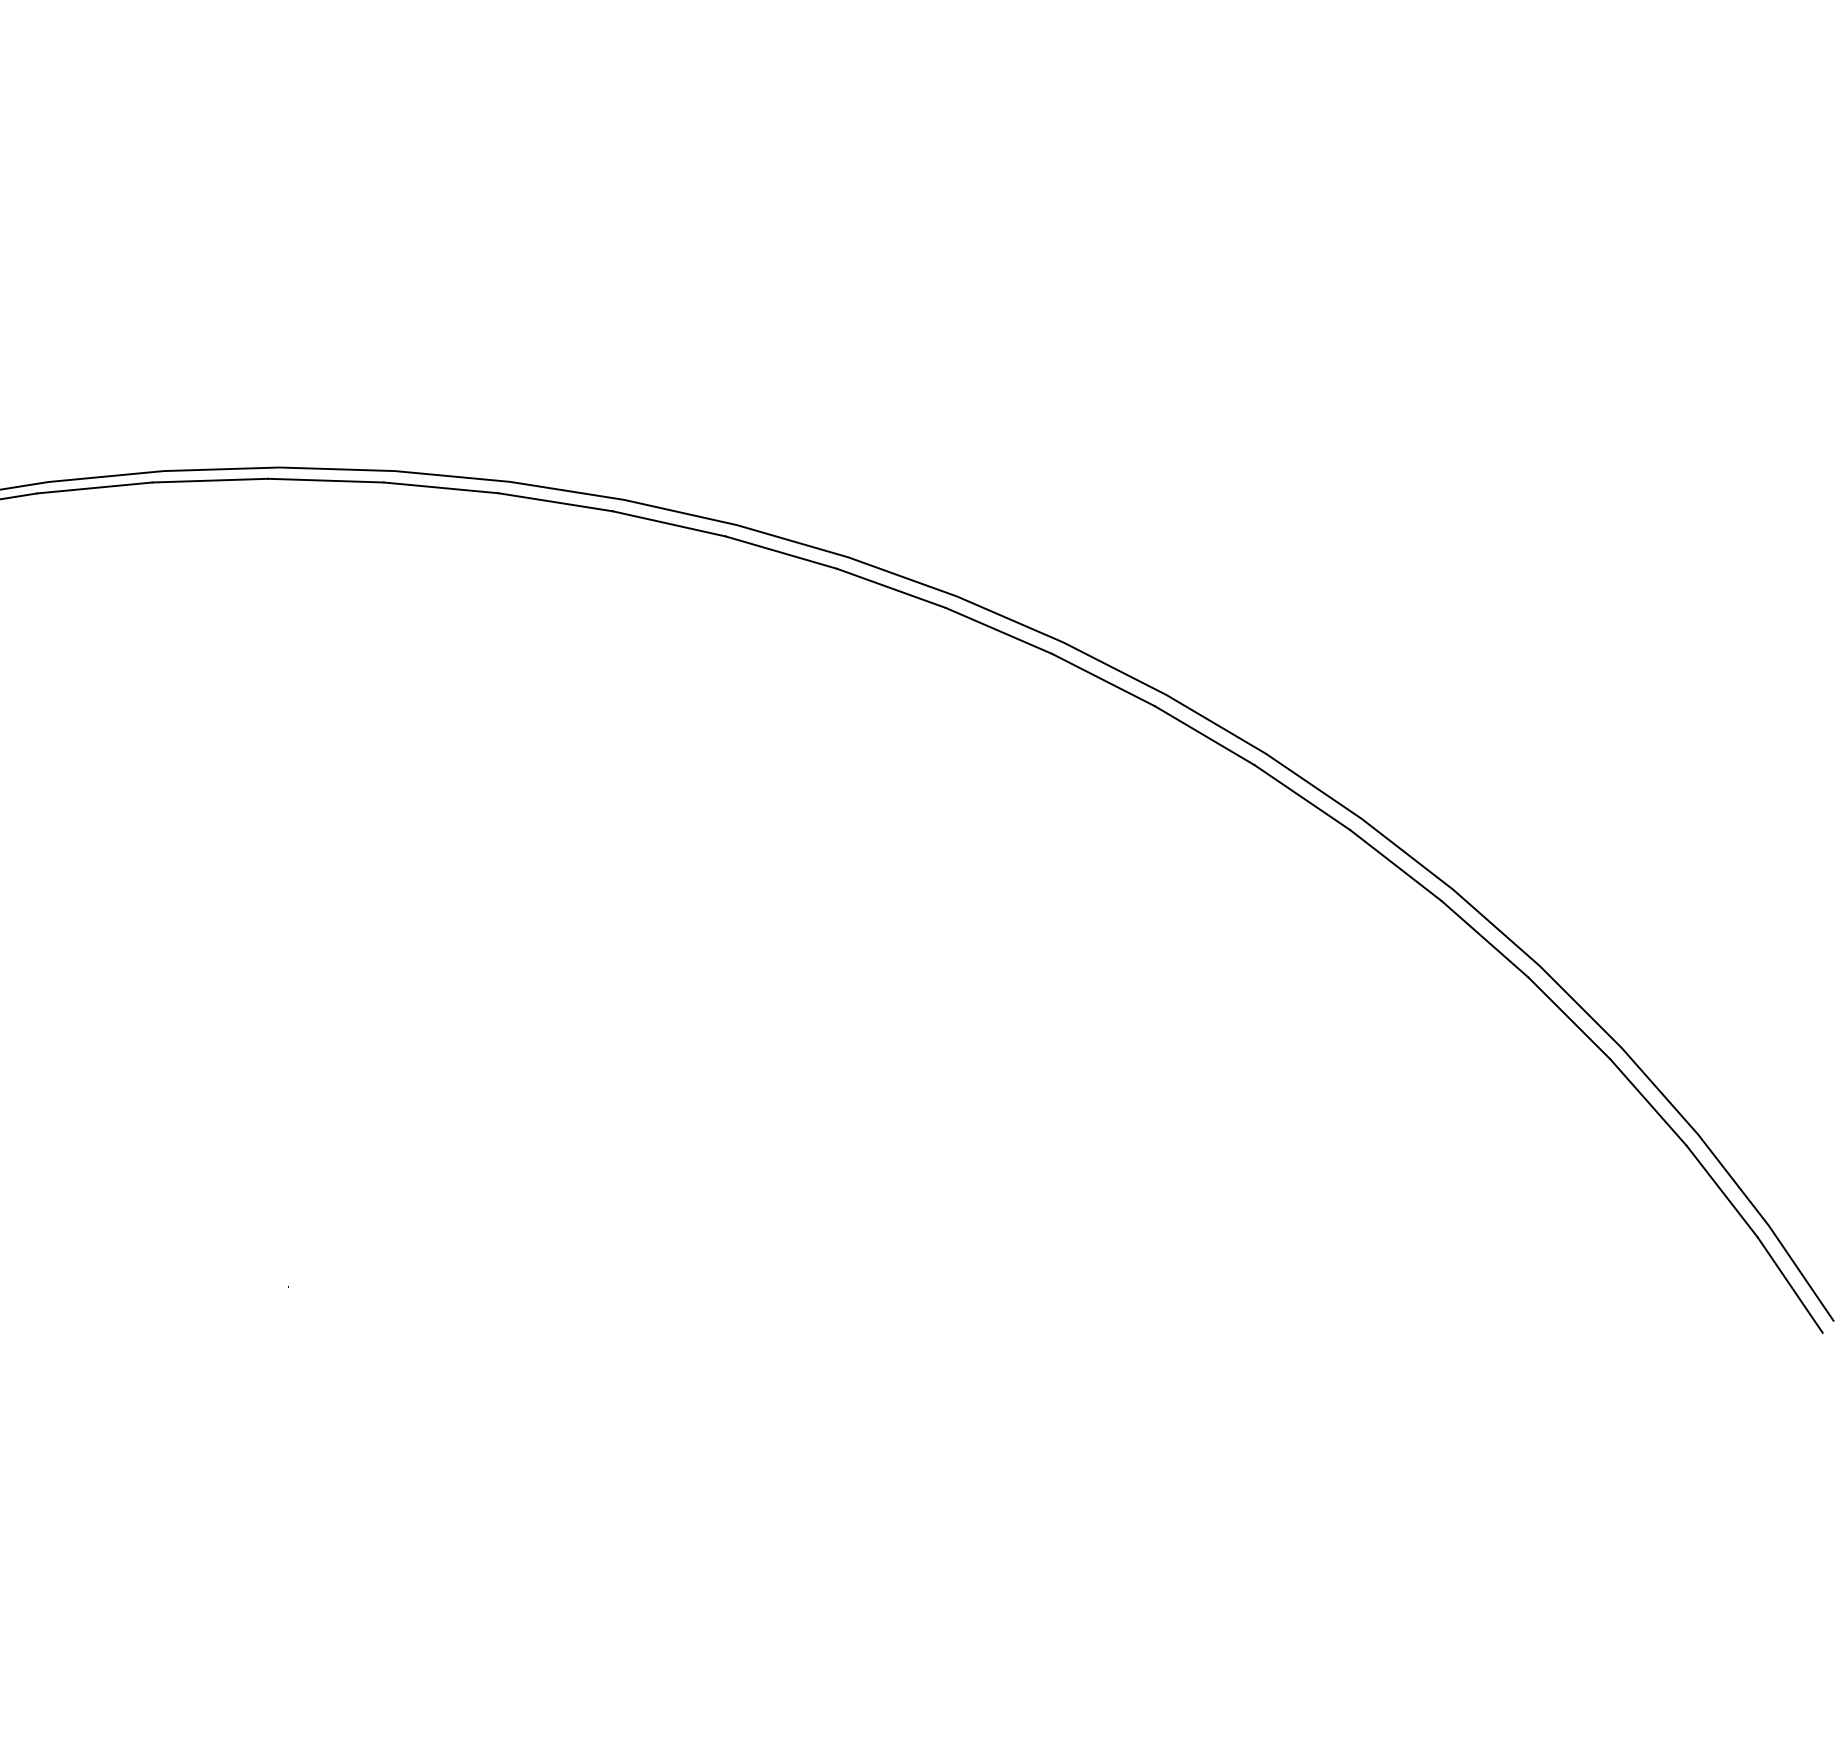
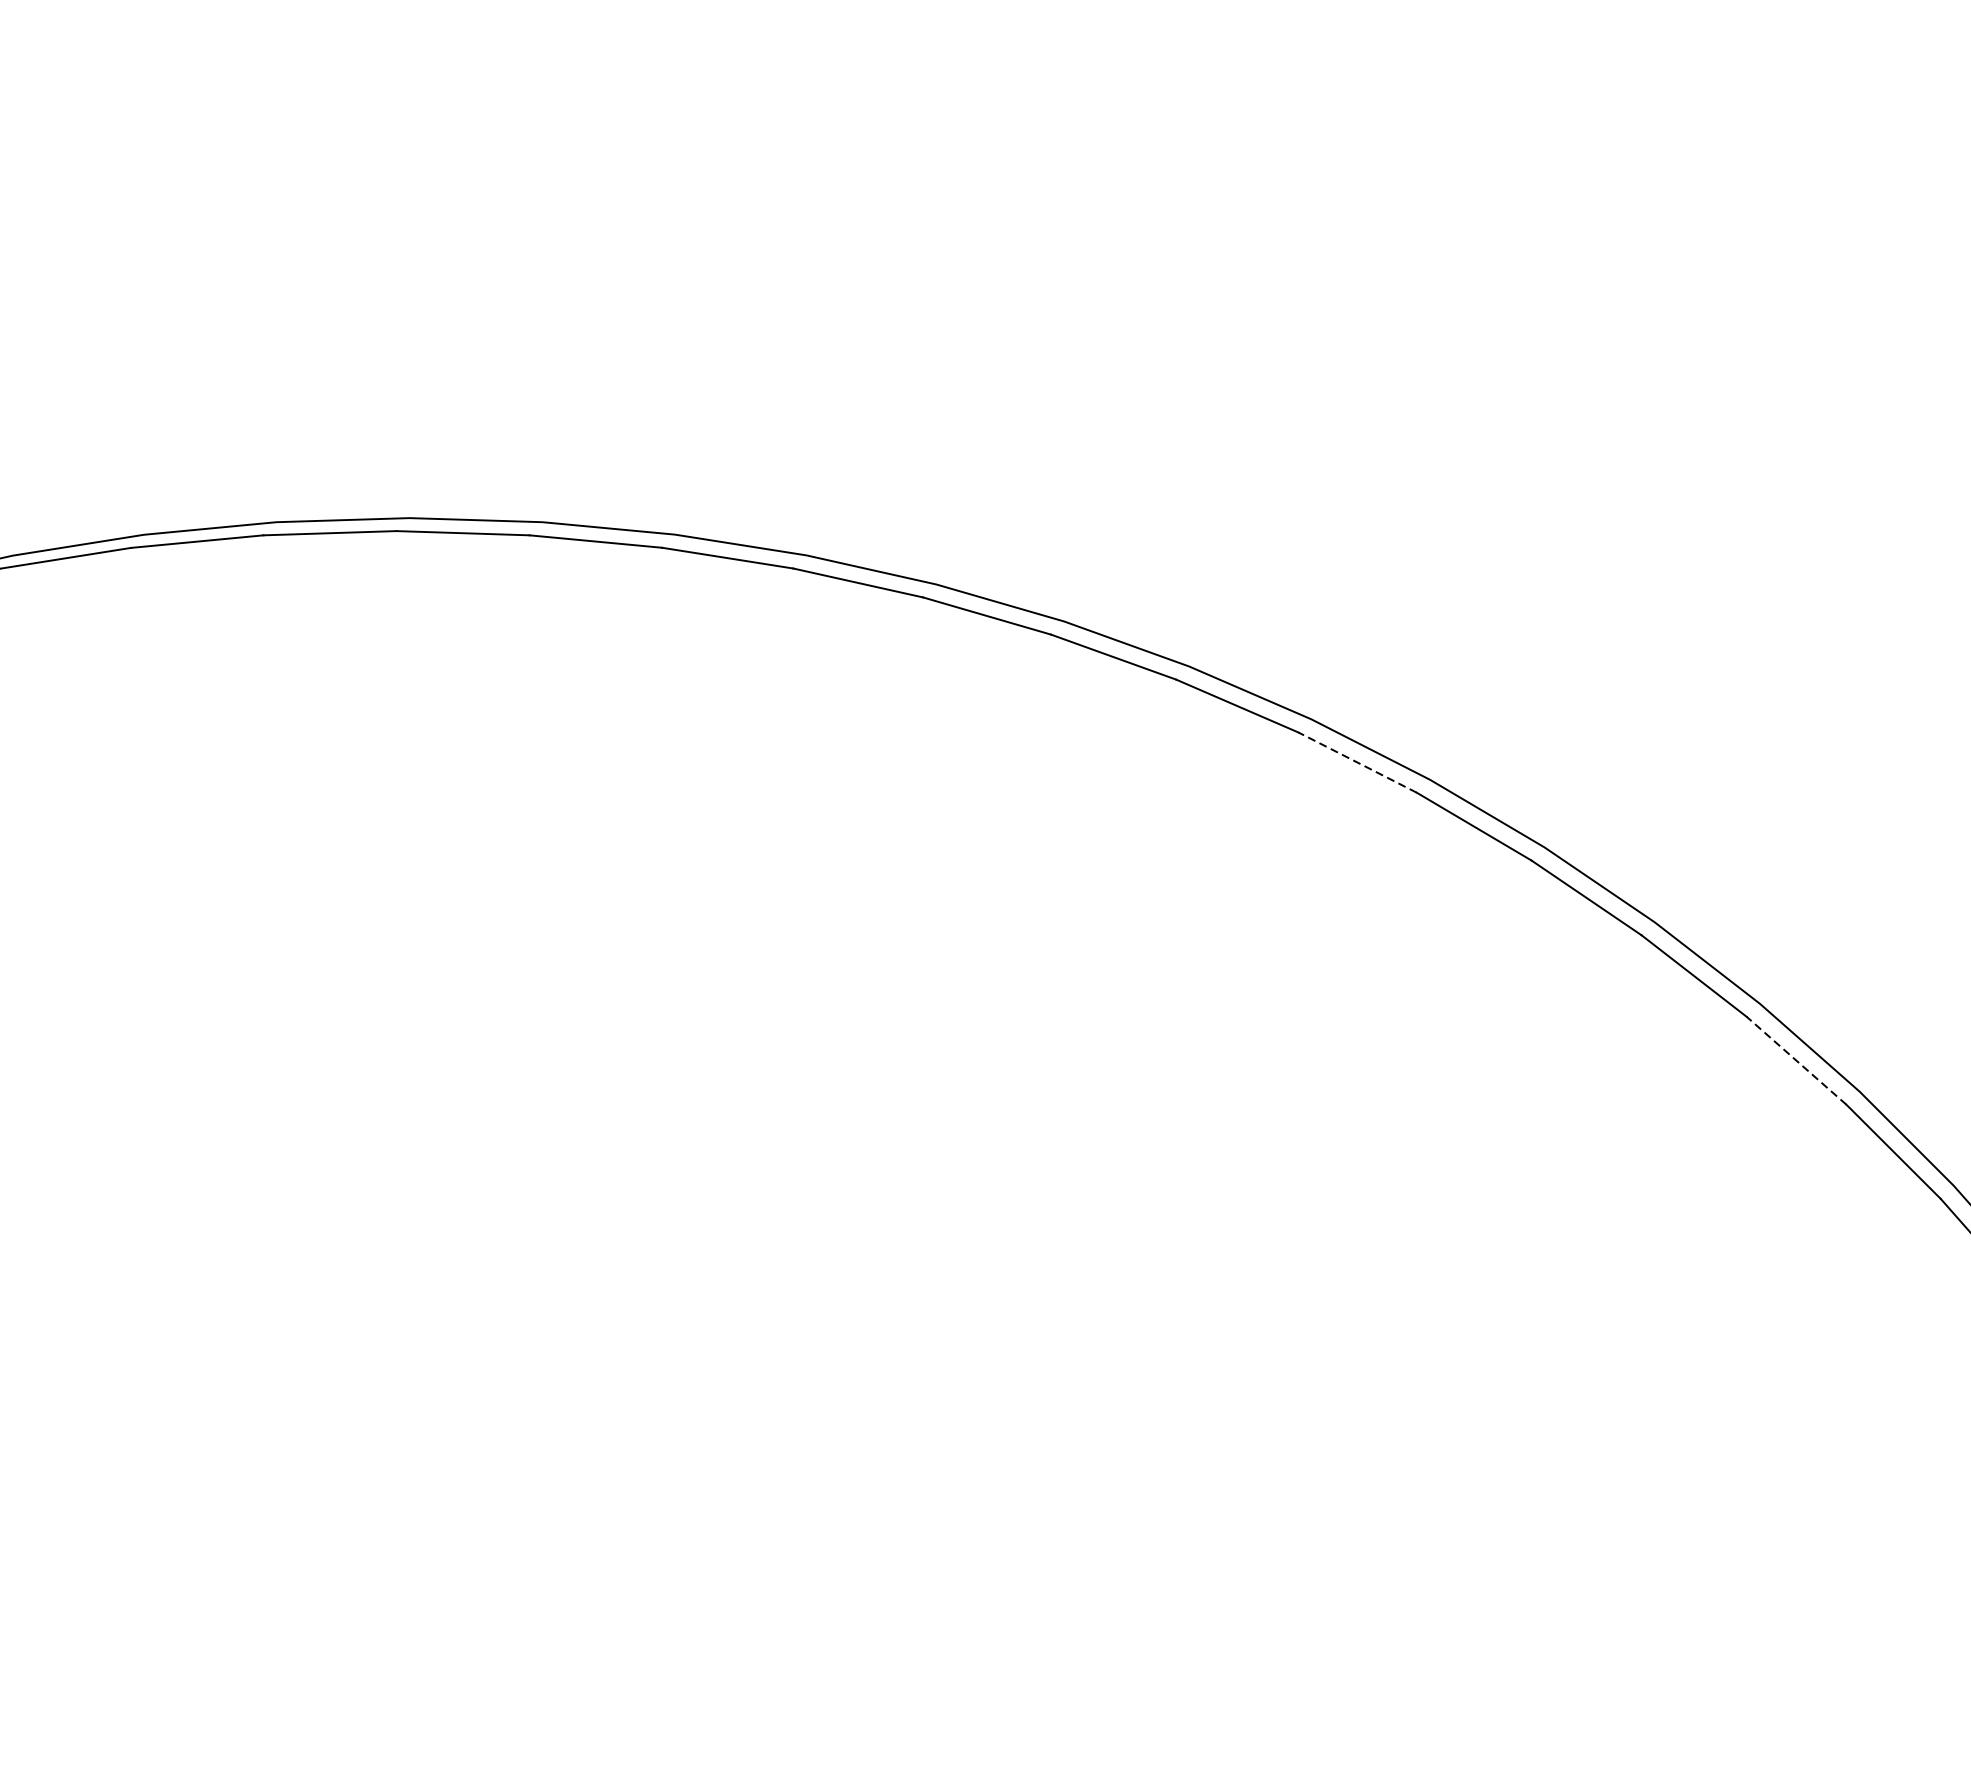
line: (1103, 680) -> (1357, 763), solid -> dashed
line: (1485, 939) -> (1797, 1061), solid -> dashed

